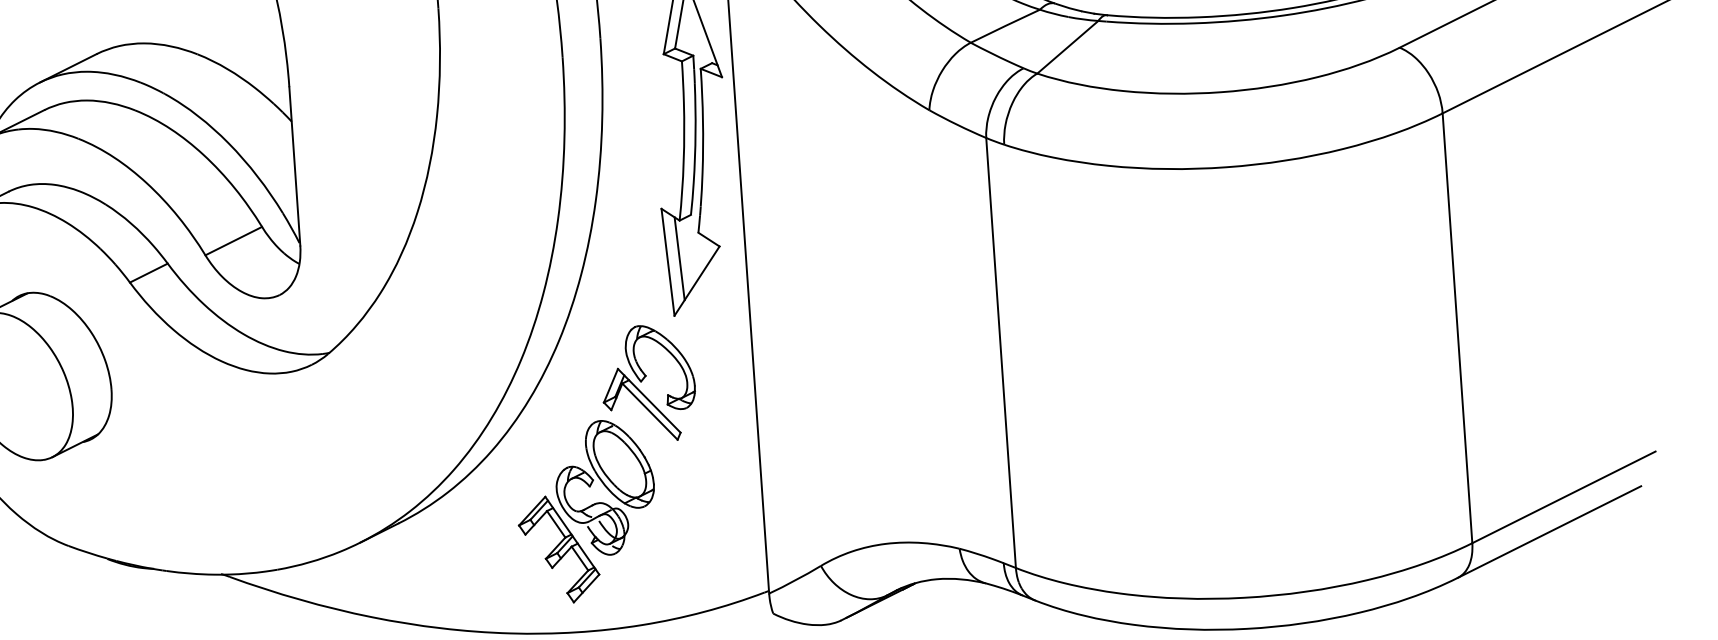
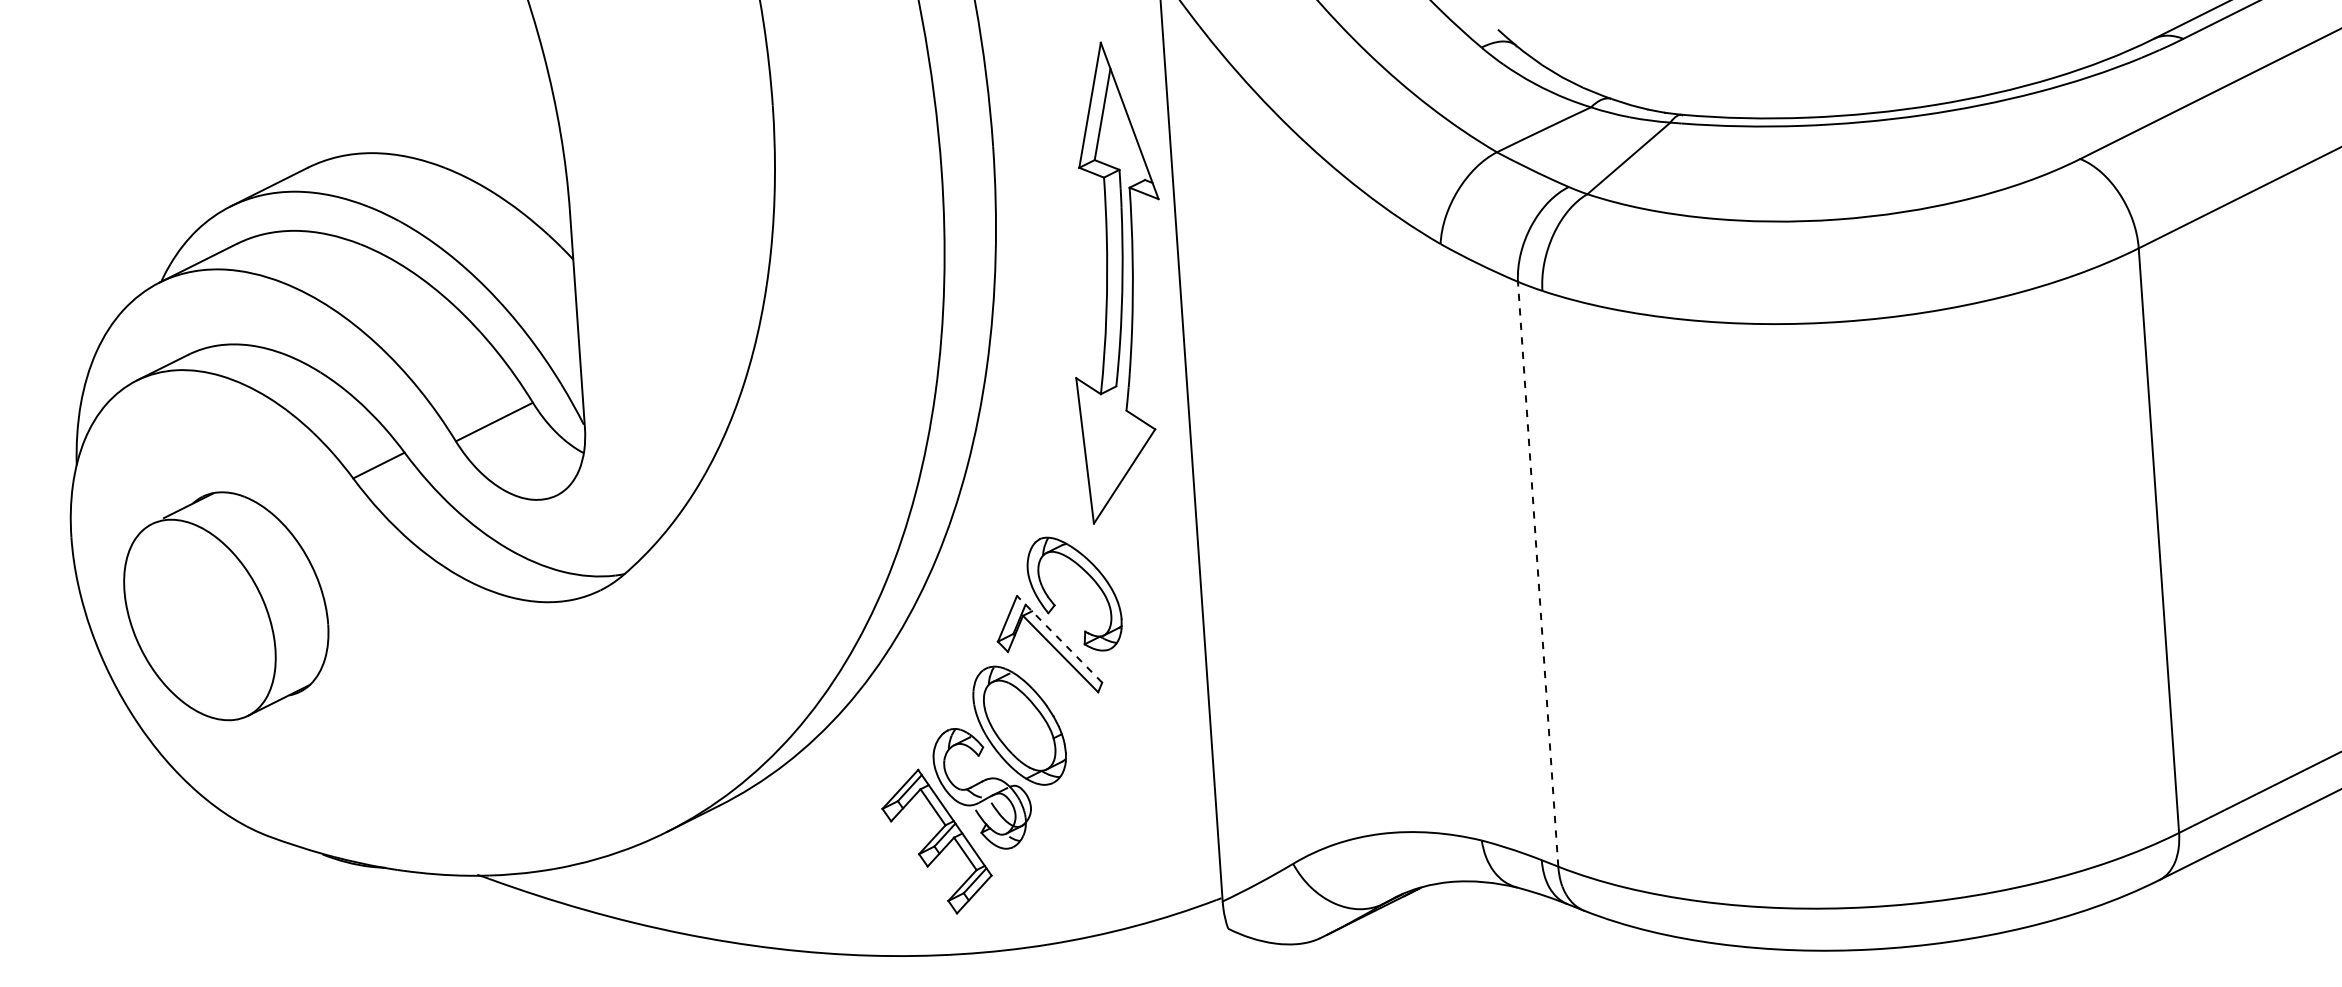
line: (679, 258) -> (1100, 445), removed
line: (1001, 352) -> (1538, 573), solid -> dashed
line: (649, 400) -> (1059, 639), solid -> dashed

